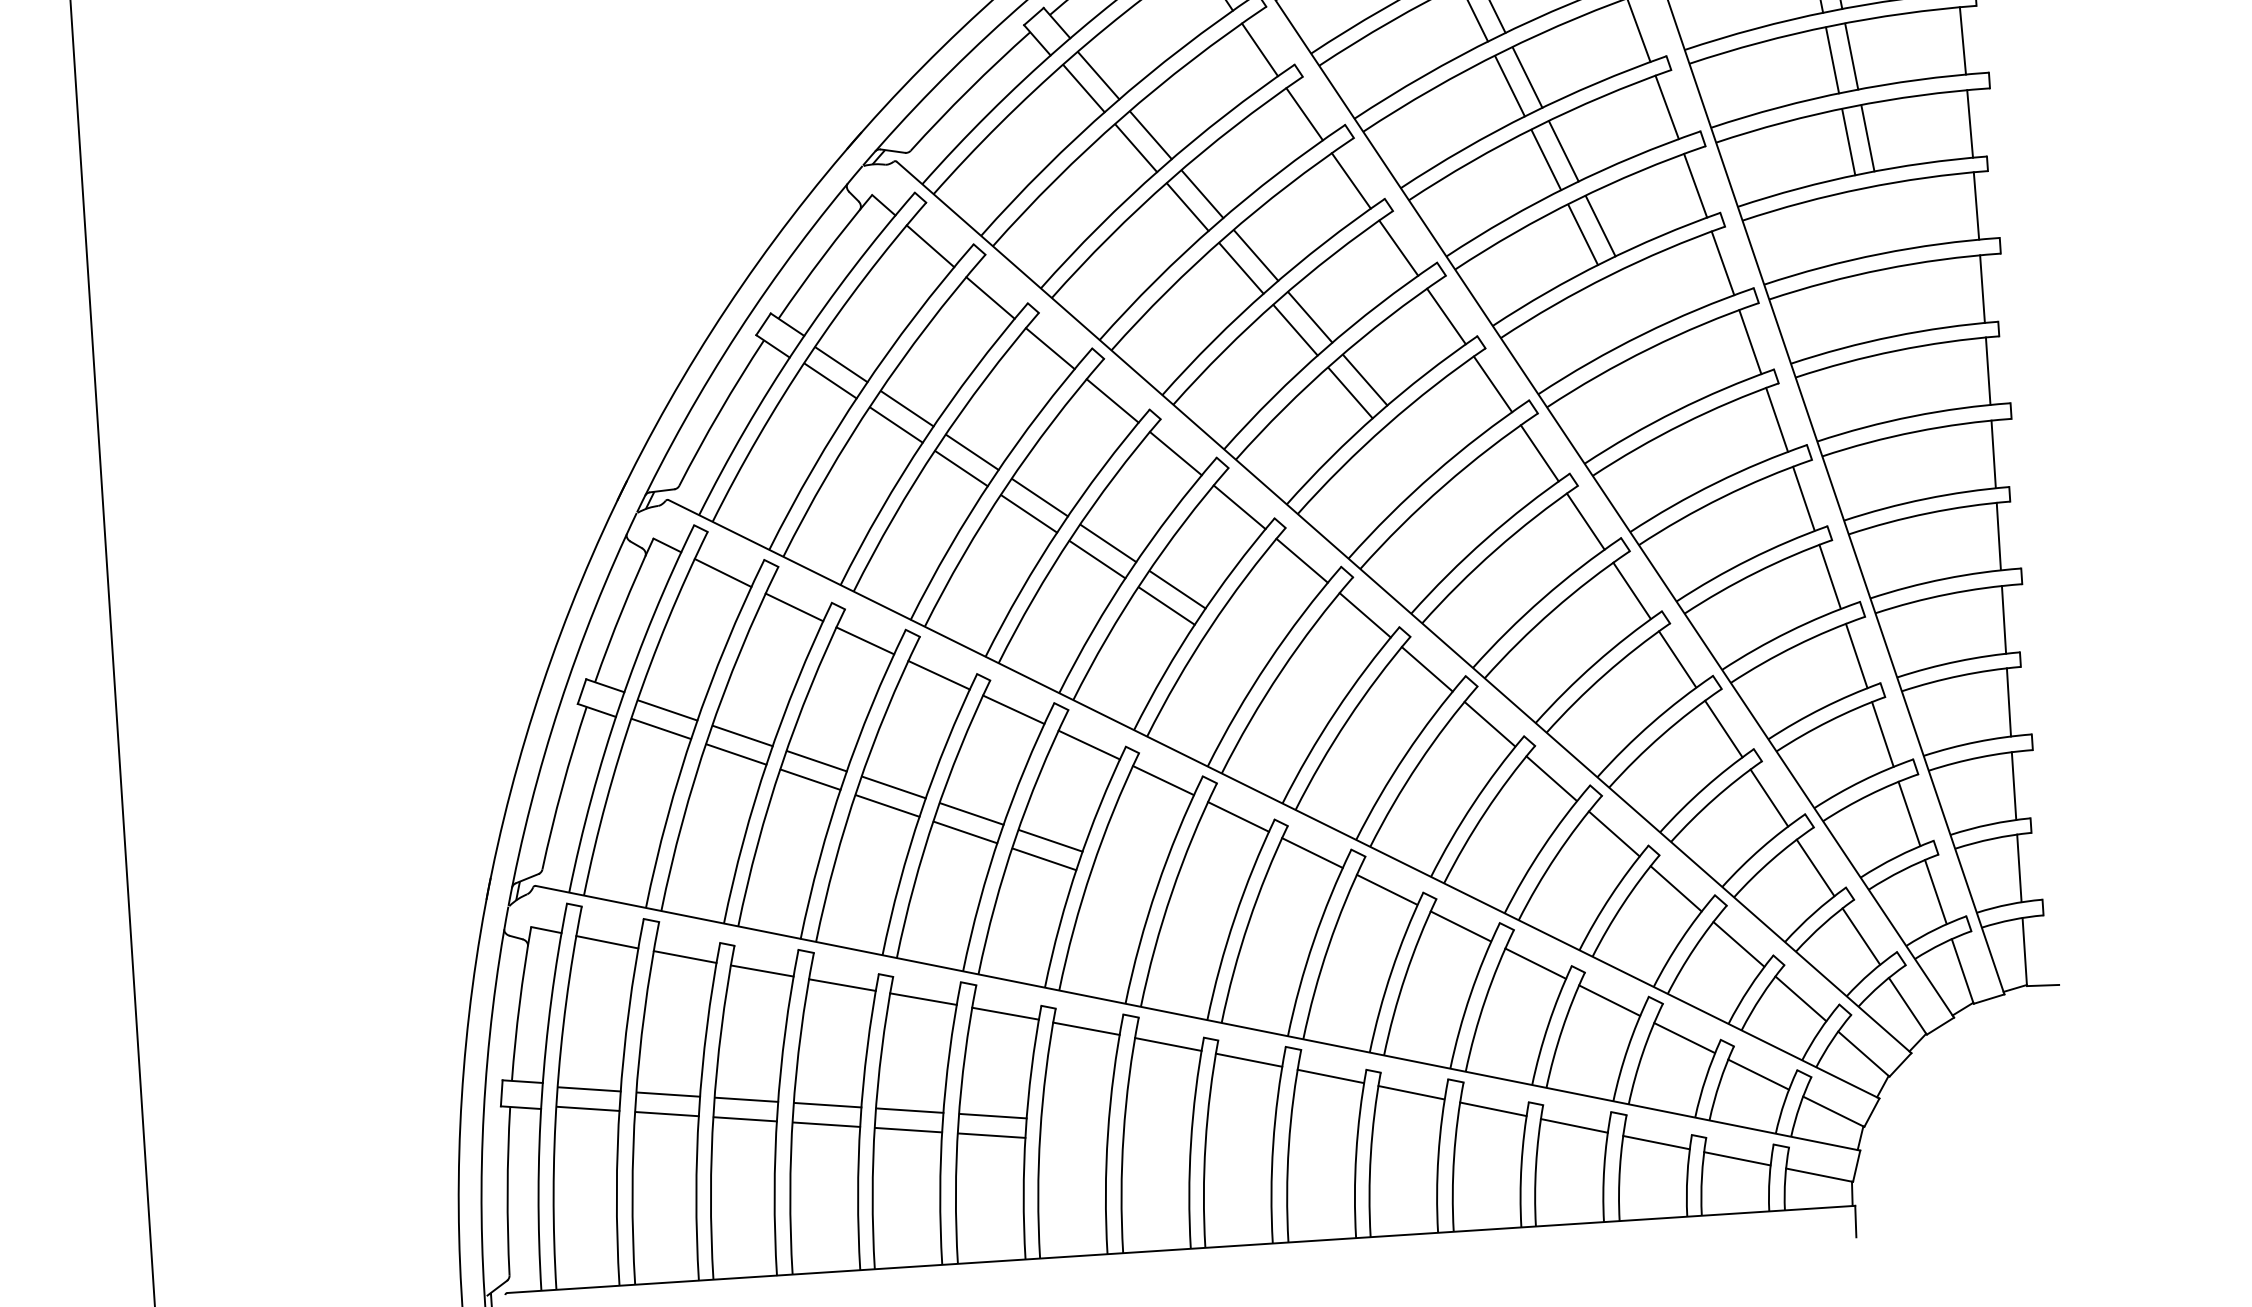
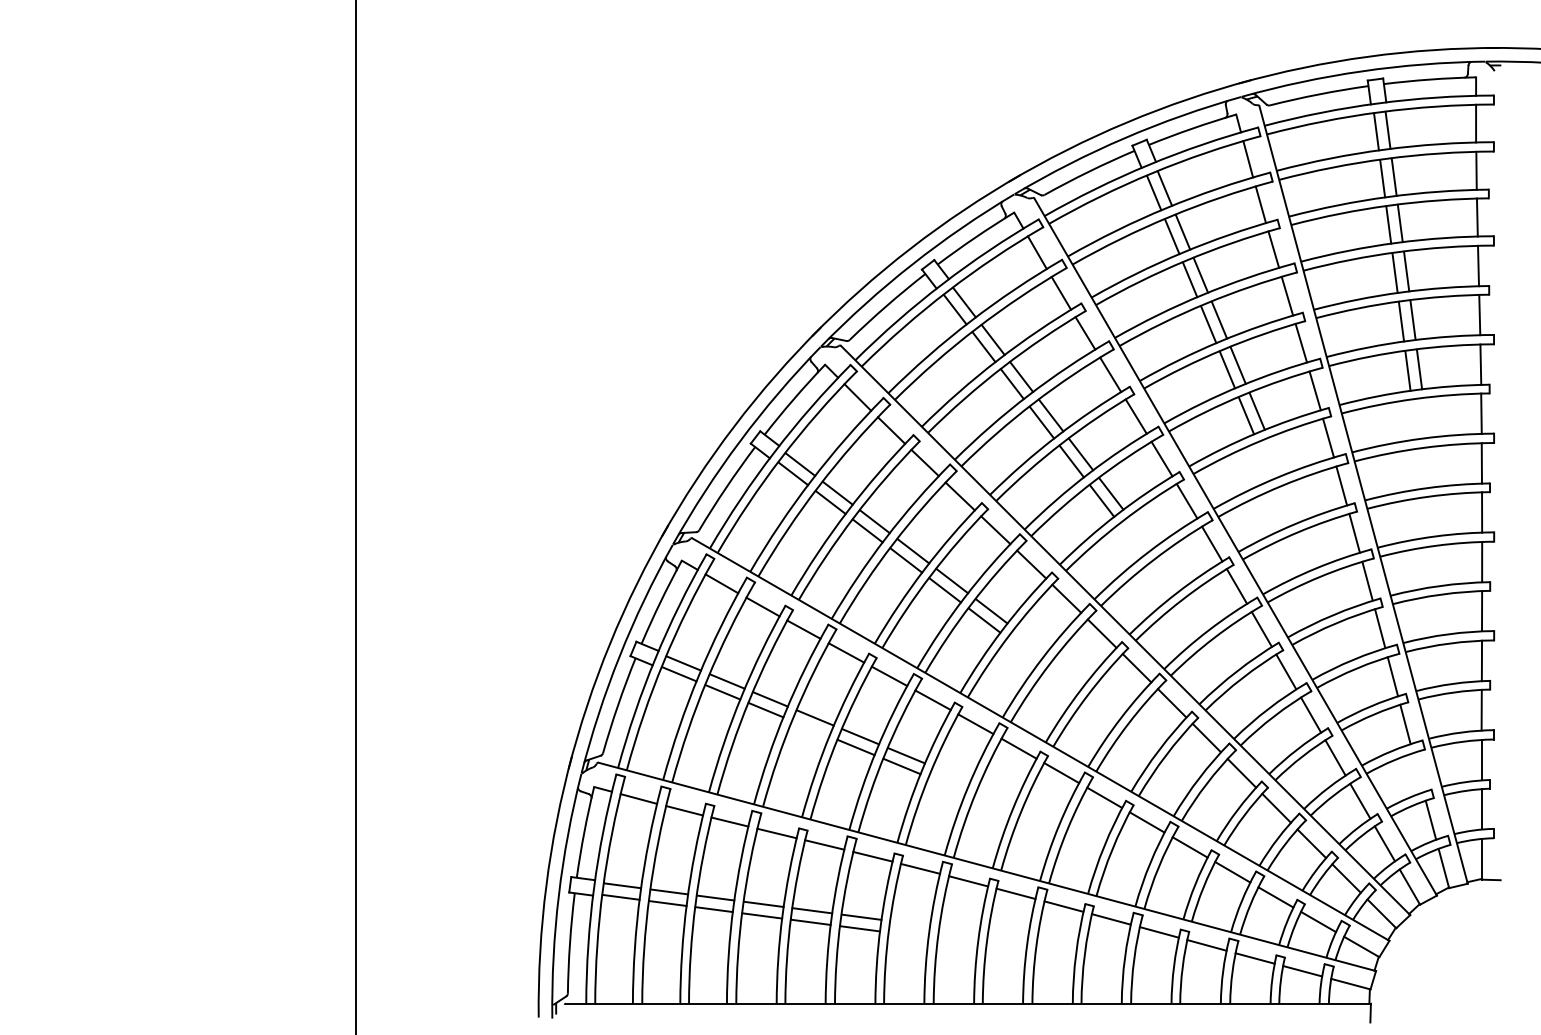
line: (887, 805) -> (810, 728), removed
line: (1908, 813) -> (1417, 772), removed

